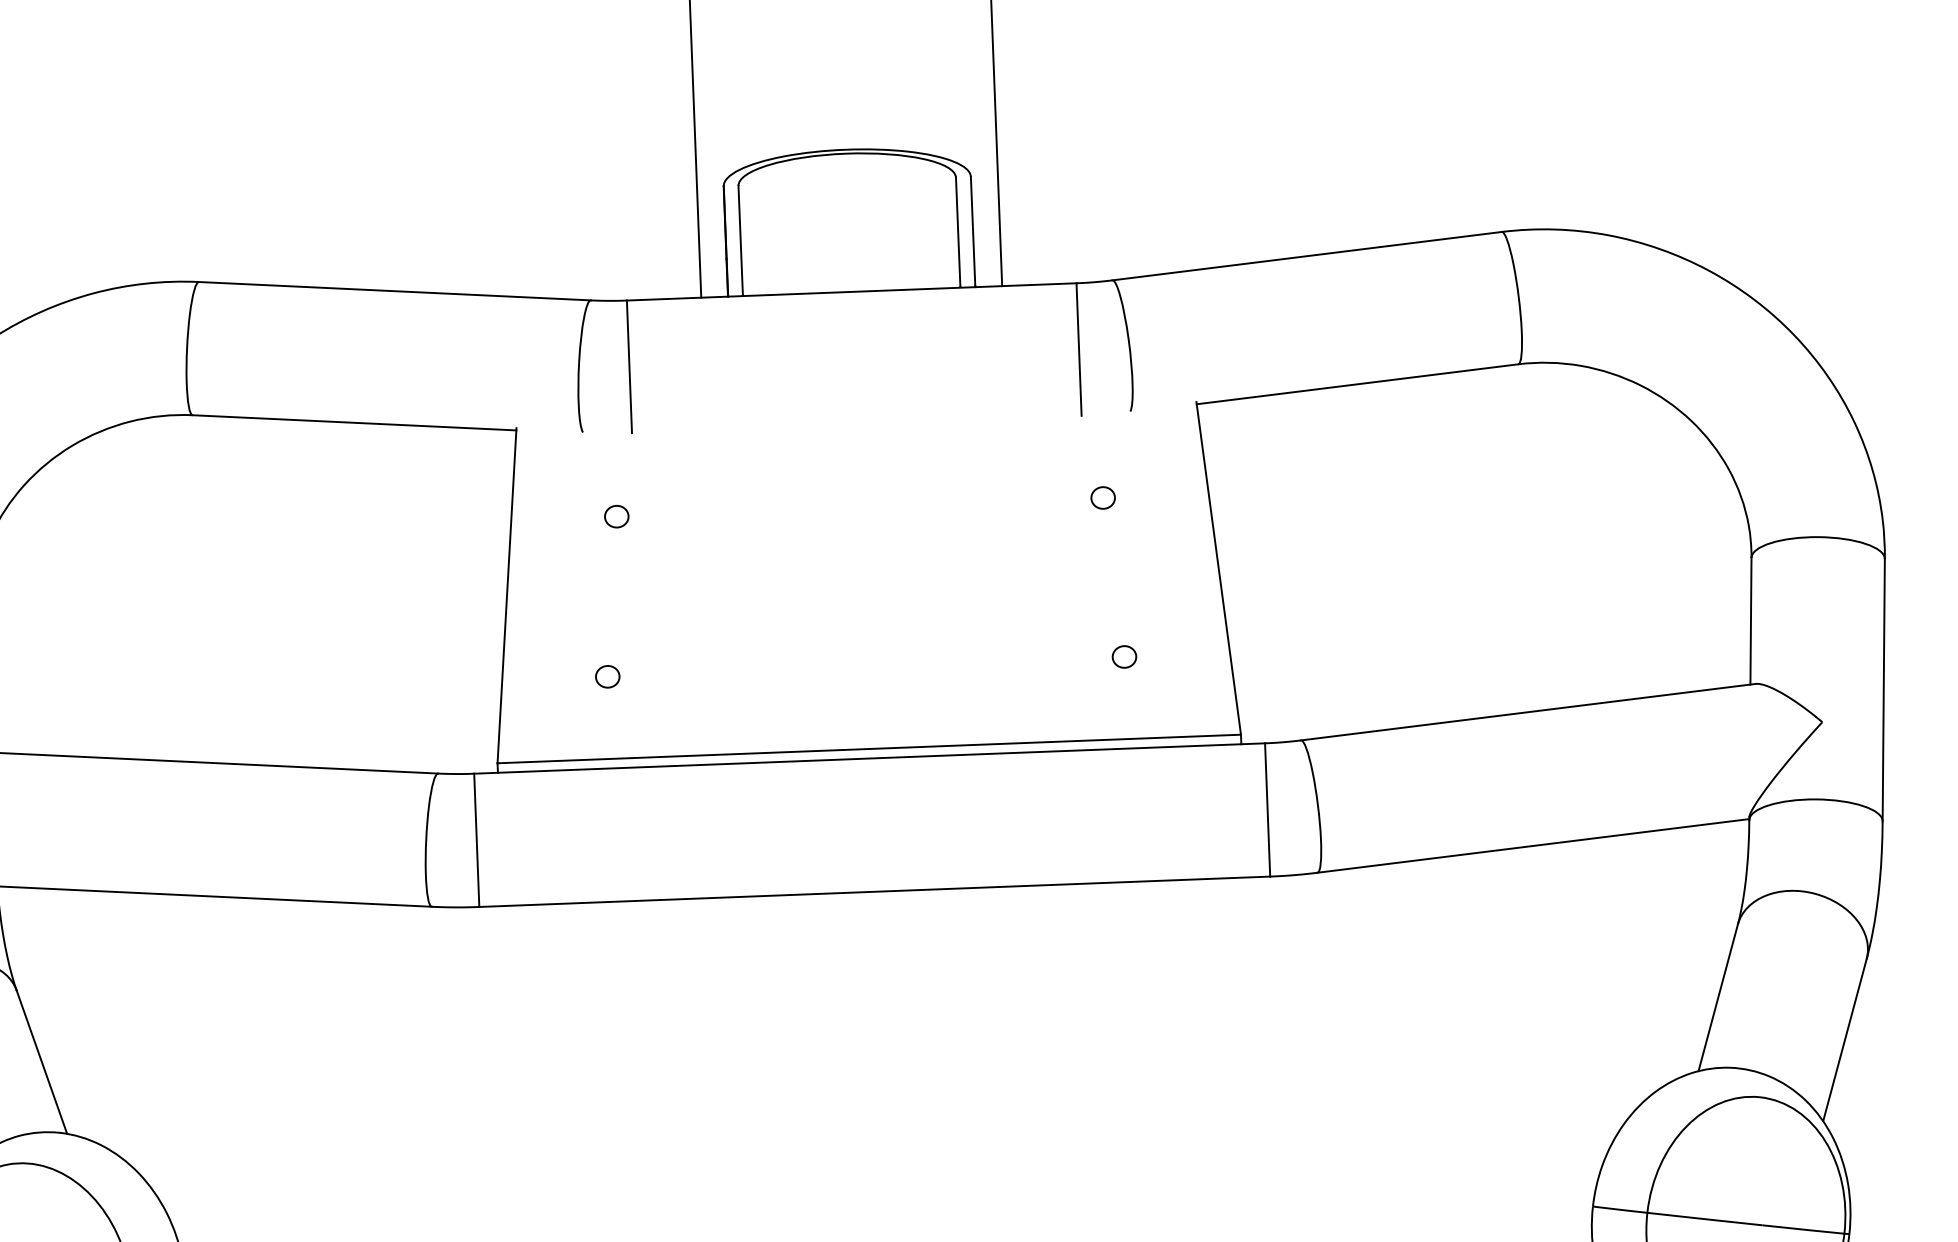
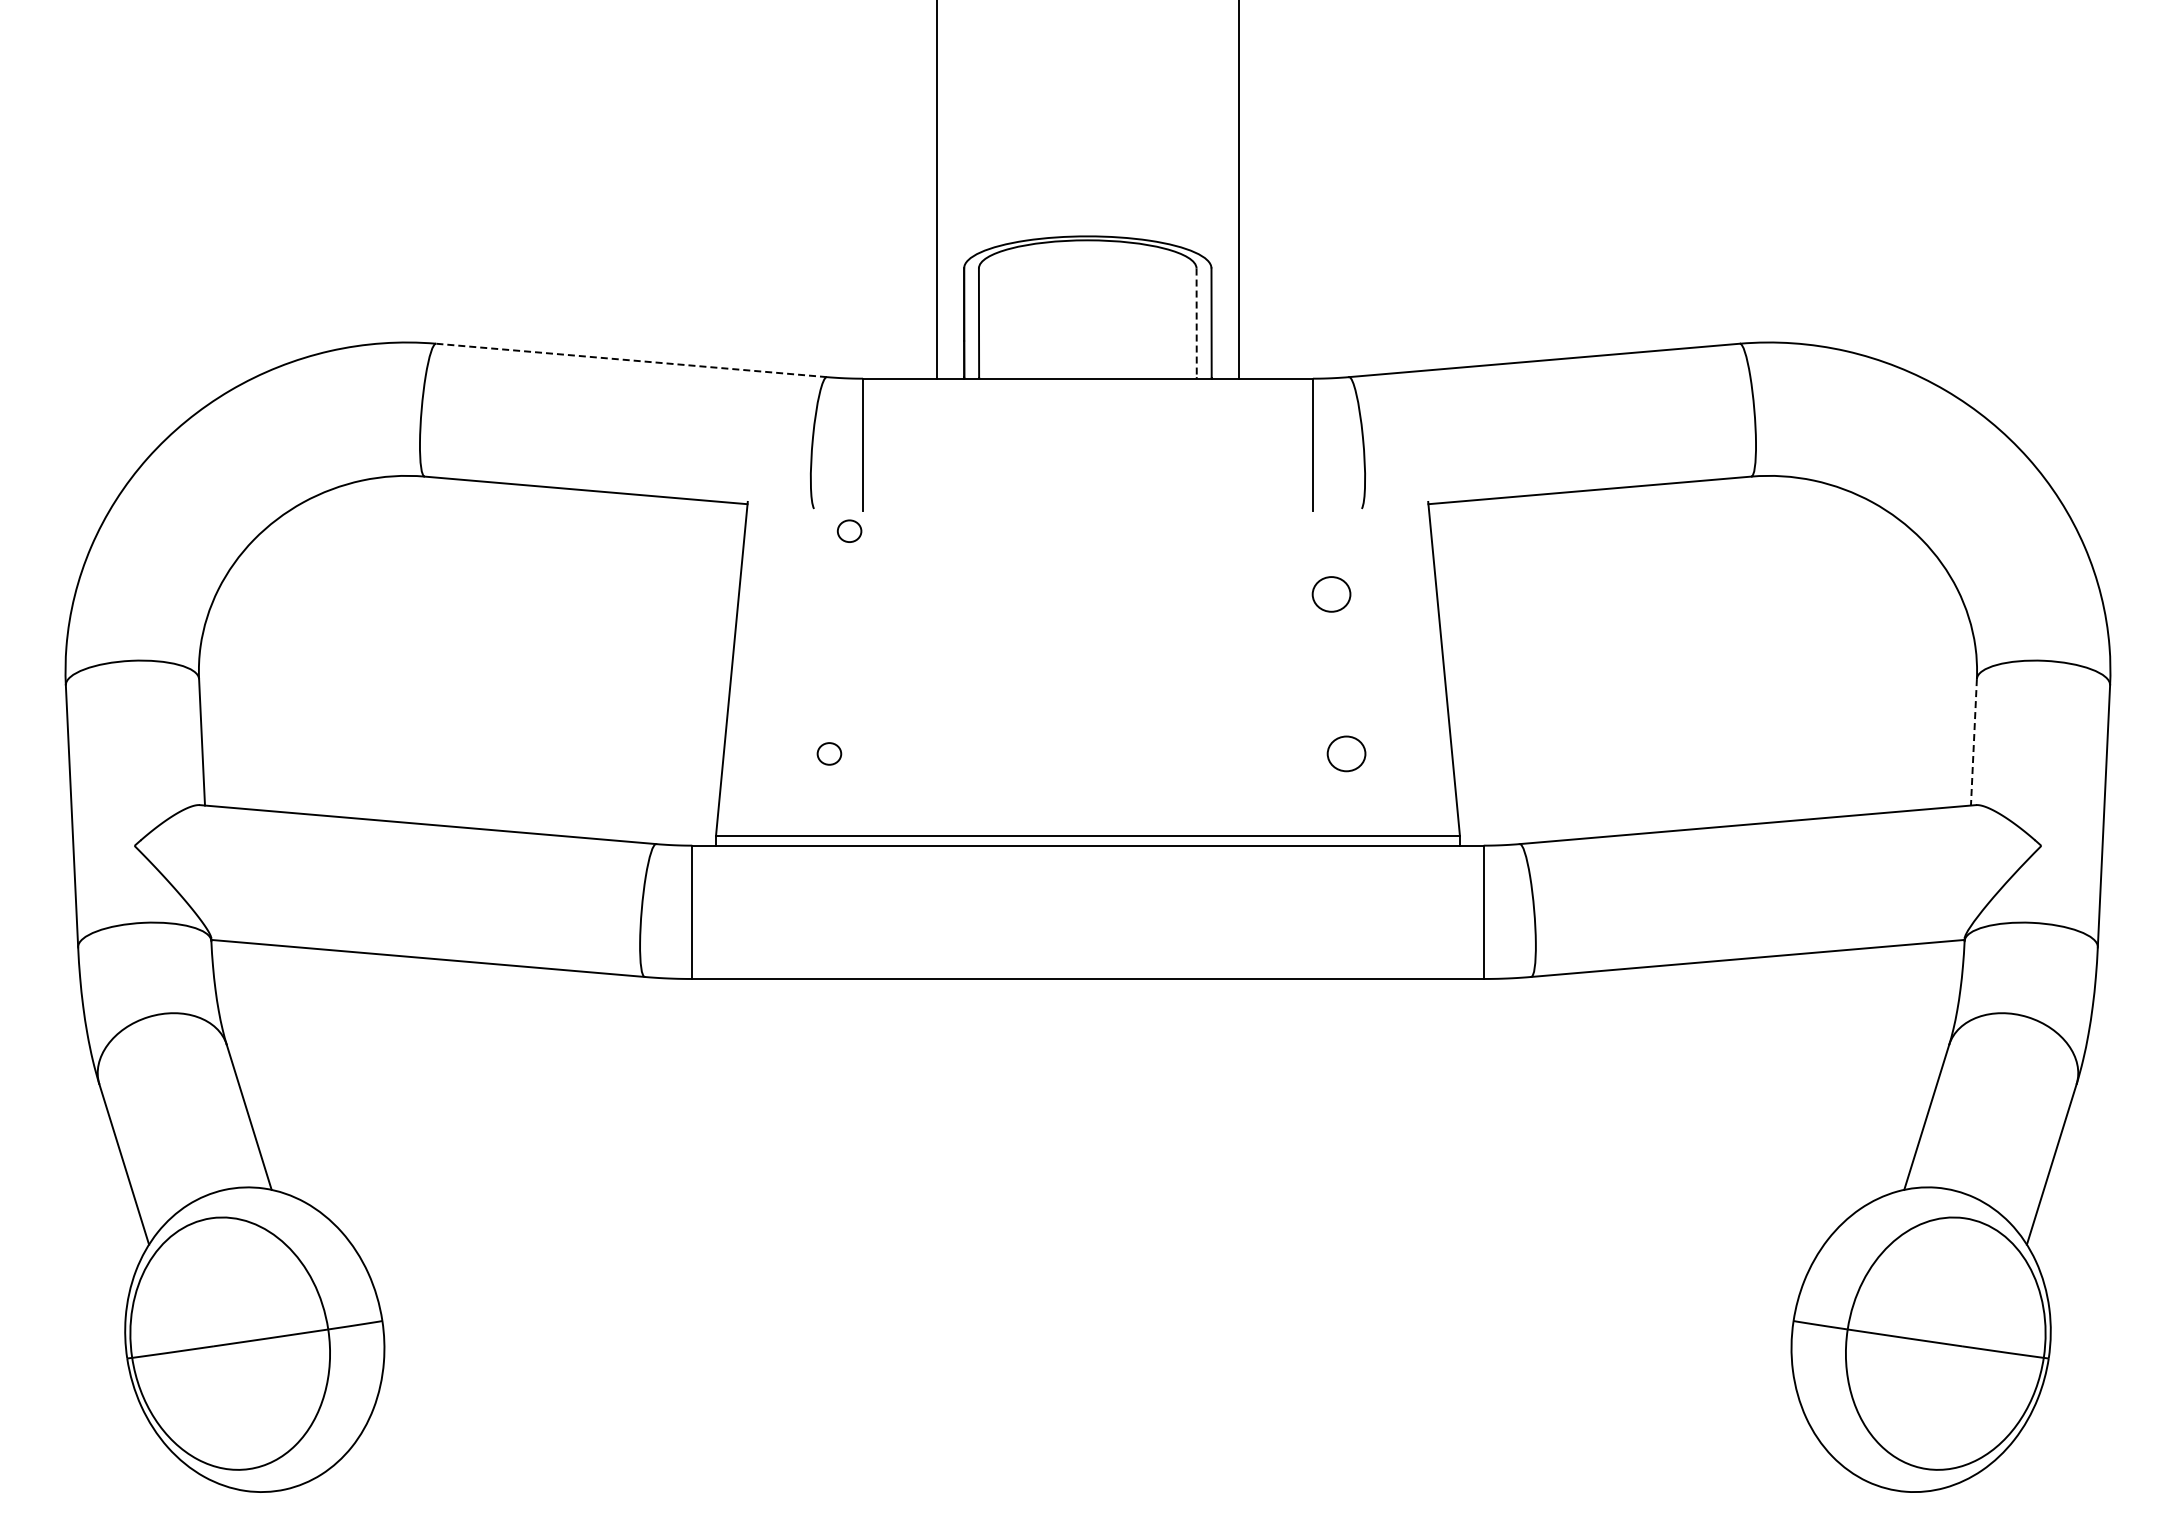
line: (958, 232) -> (1196, 323), solid -> dashed
line: (394, 291) -> (631, 360), solid -> dashed
part: (1102, 497) -> (1330, 593), size x1.6
part: (616, 515) -> (849, 530), moved
line: (1750, 621) -> (1973, 742), solid -> dashed
part: (1124, 656) -> (1346, 753), size x1.6

